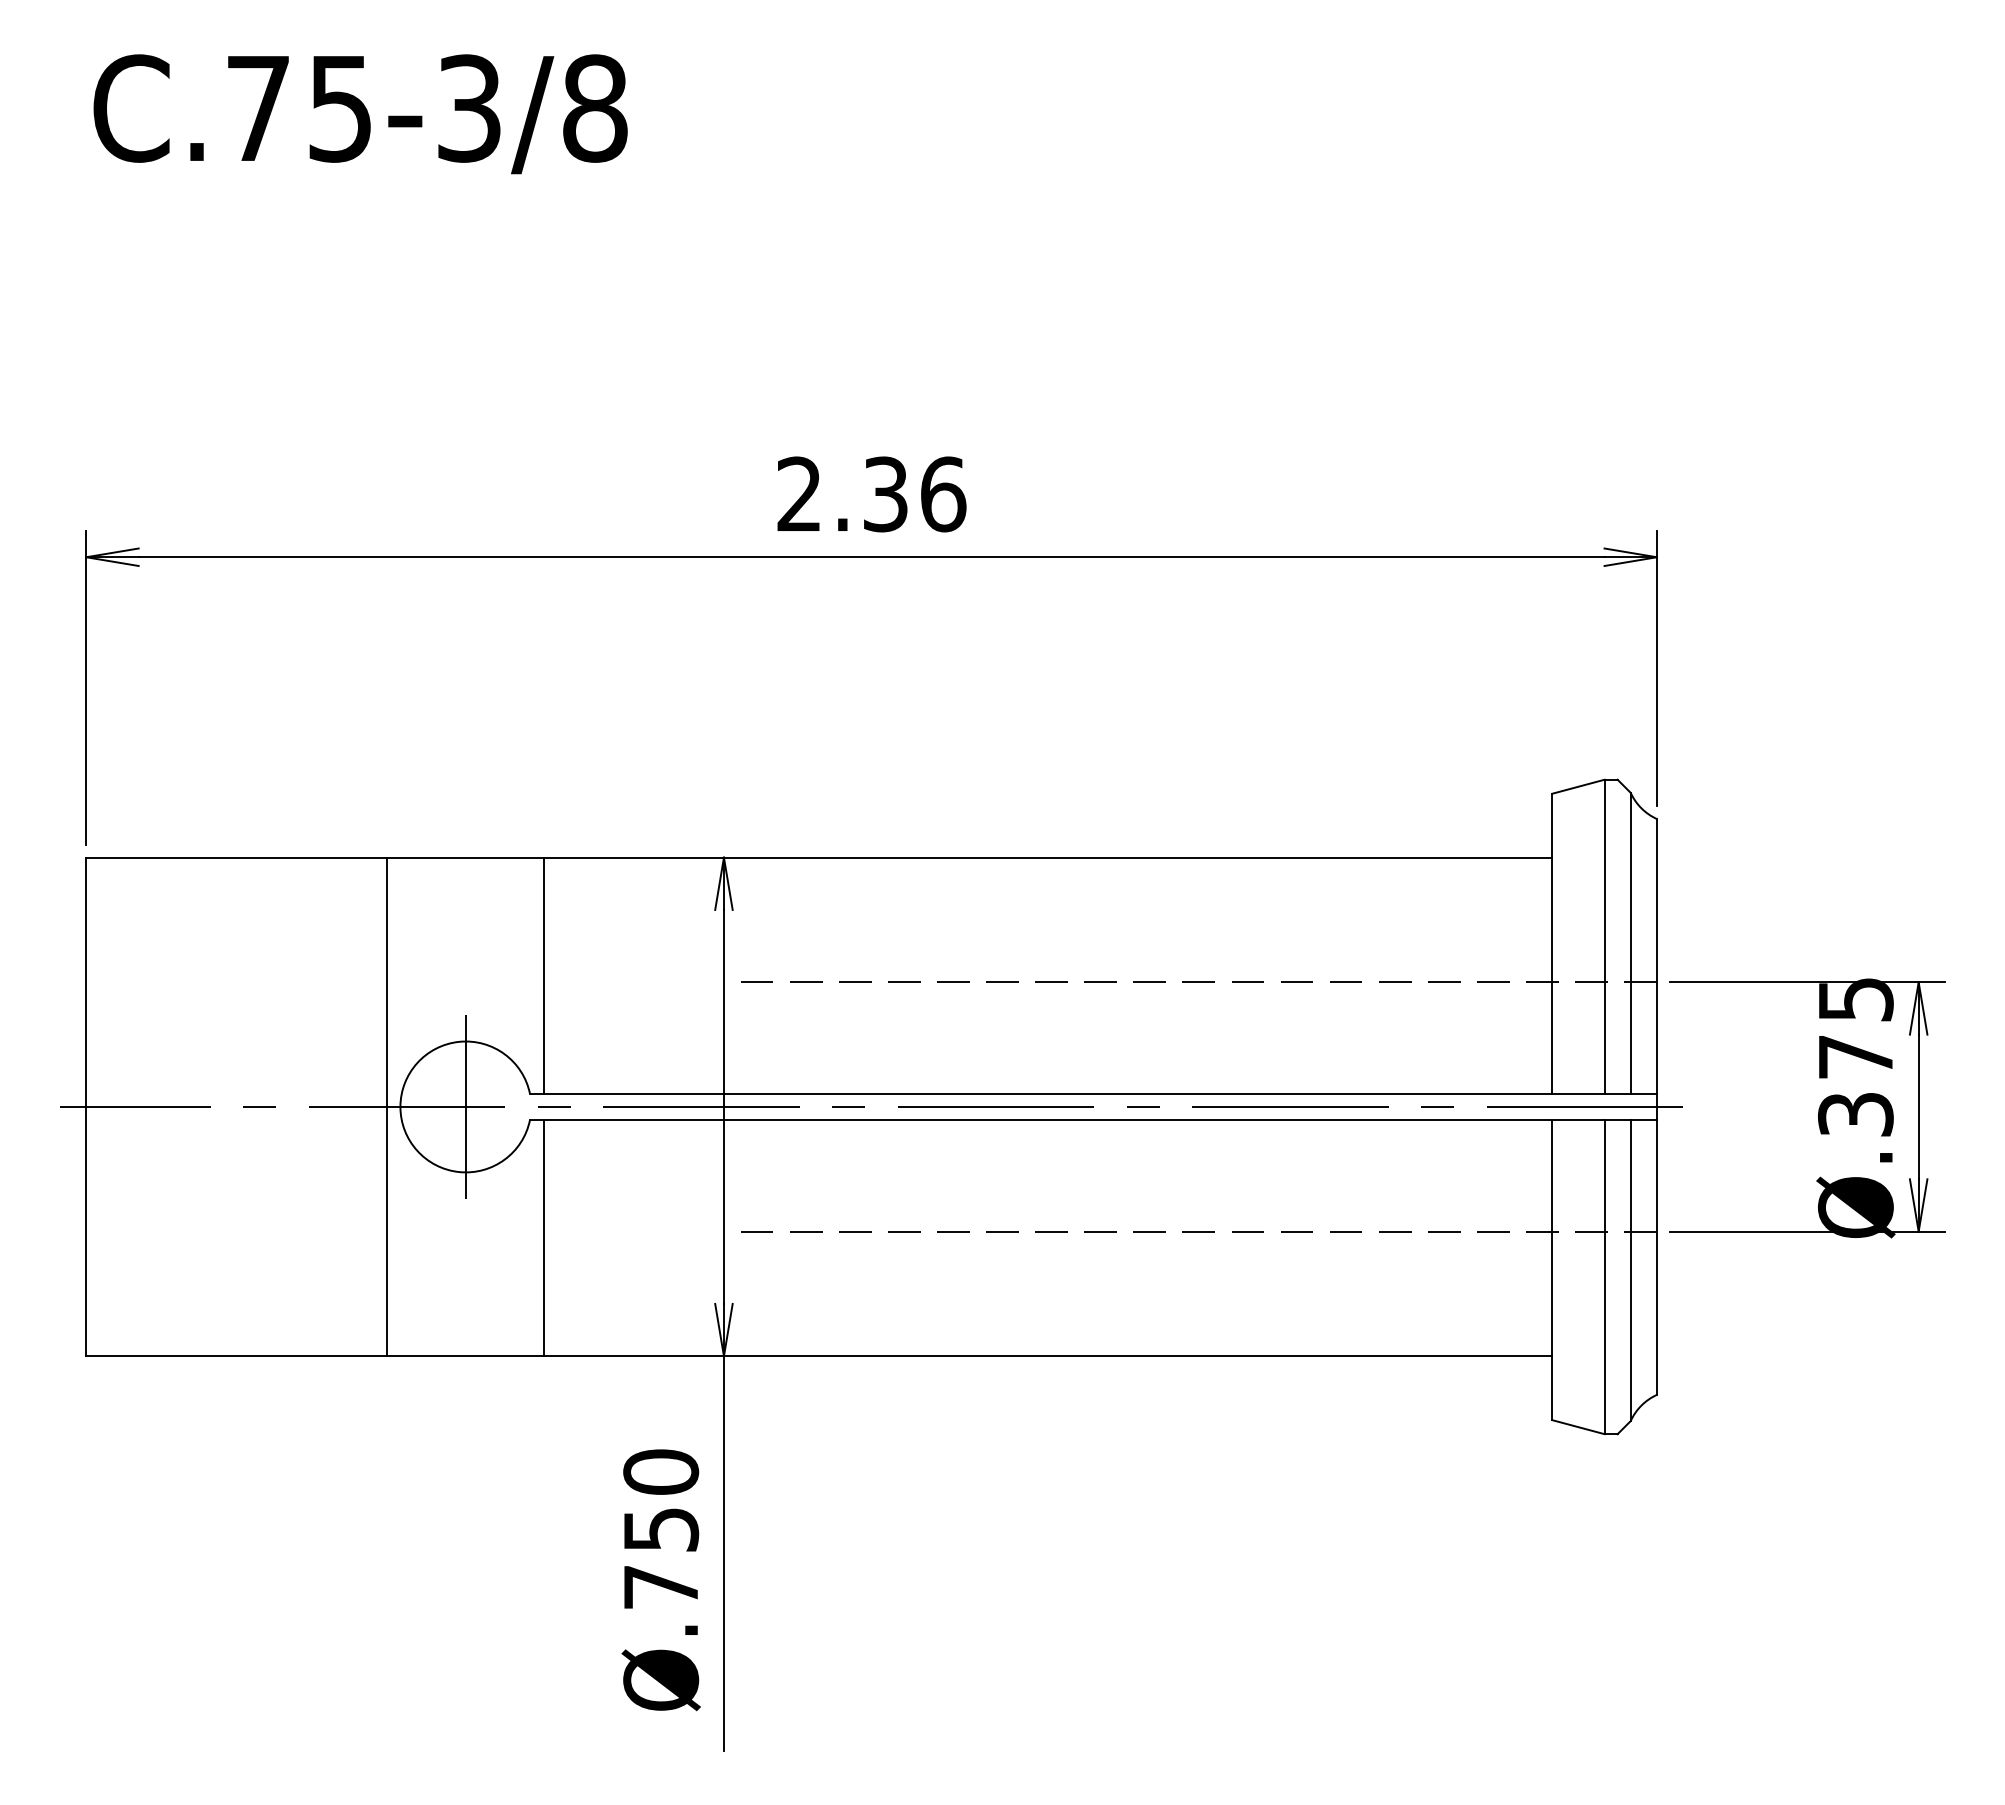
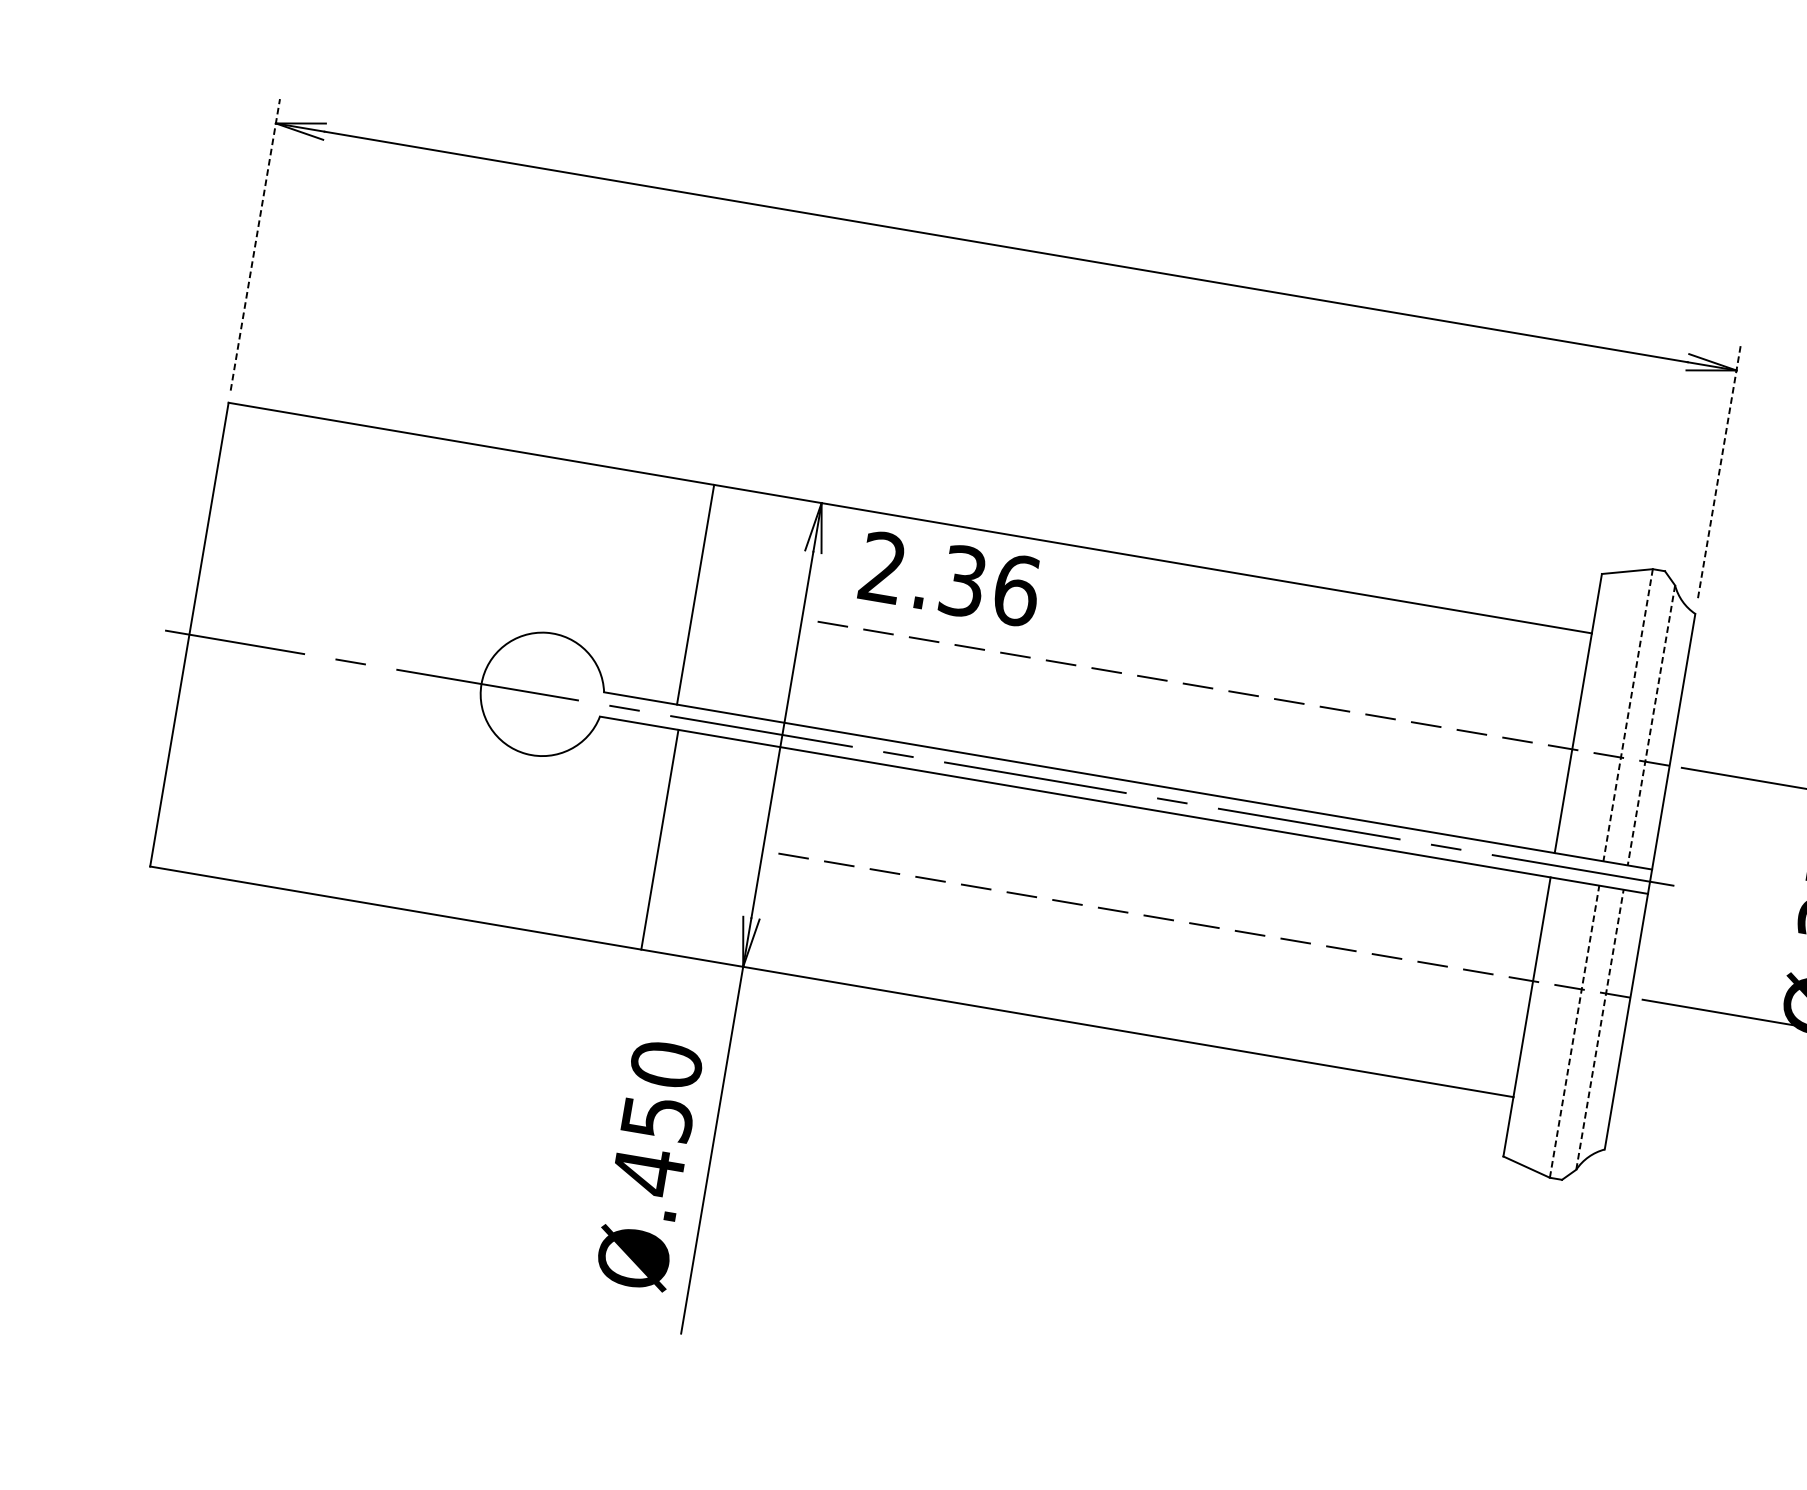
text: (871, 494) -> (949, 579), moved
line: (1656, 669) -> (1718, 474), solid -> dashed
line: (86, 687) -> (255, 244), solid -> dashed
line: (1604, 937) -> (1627, 715), solid -> dashed
line: (1630, 943) -> (1651, 725), solid -> dashed
line: (544, 975) -> (695, 594), moved
line: (387, 1106) -> (469, 681), removed
line: (465, 1106) -> (542, 693), removed
line: (544, 1238) -> (659, 840), moved
line: (1630, 1270) -> (1599, 1029), solid -> dashed
line: (1604, 1276) -> (1574, 1031), solid -> dashed
text: (660, 1587) -> (647, 1171), .750 -> .450

